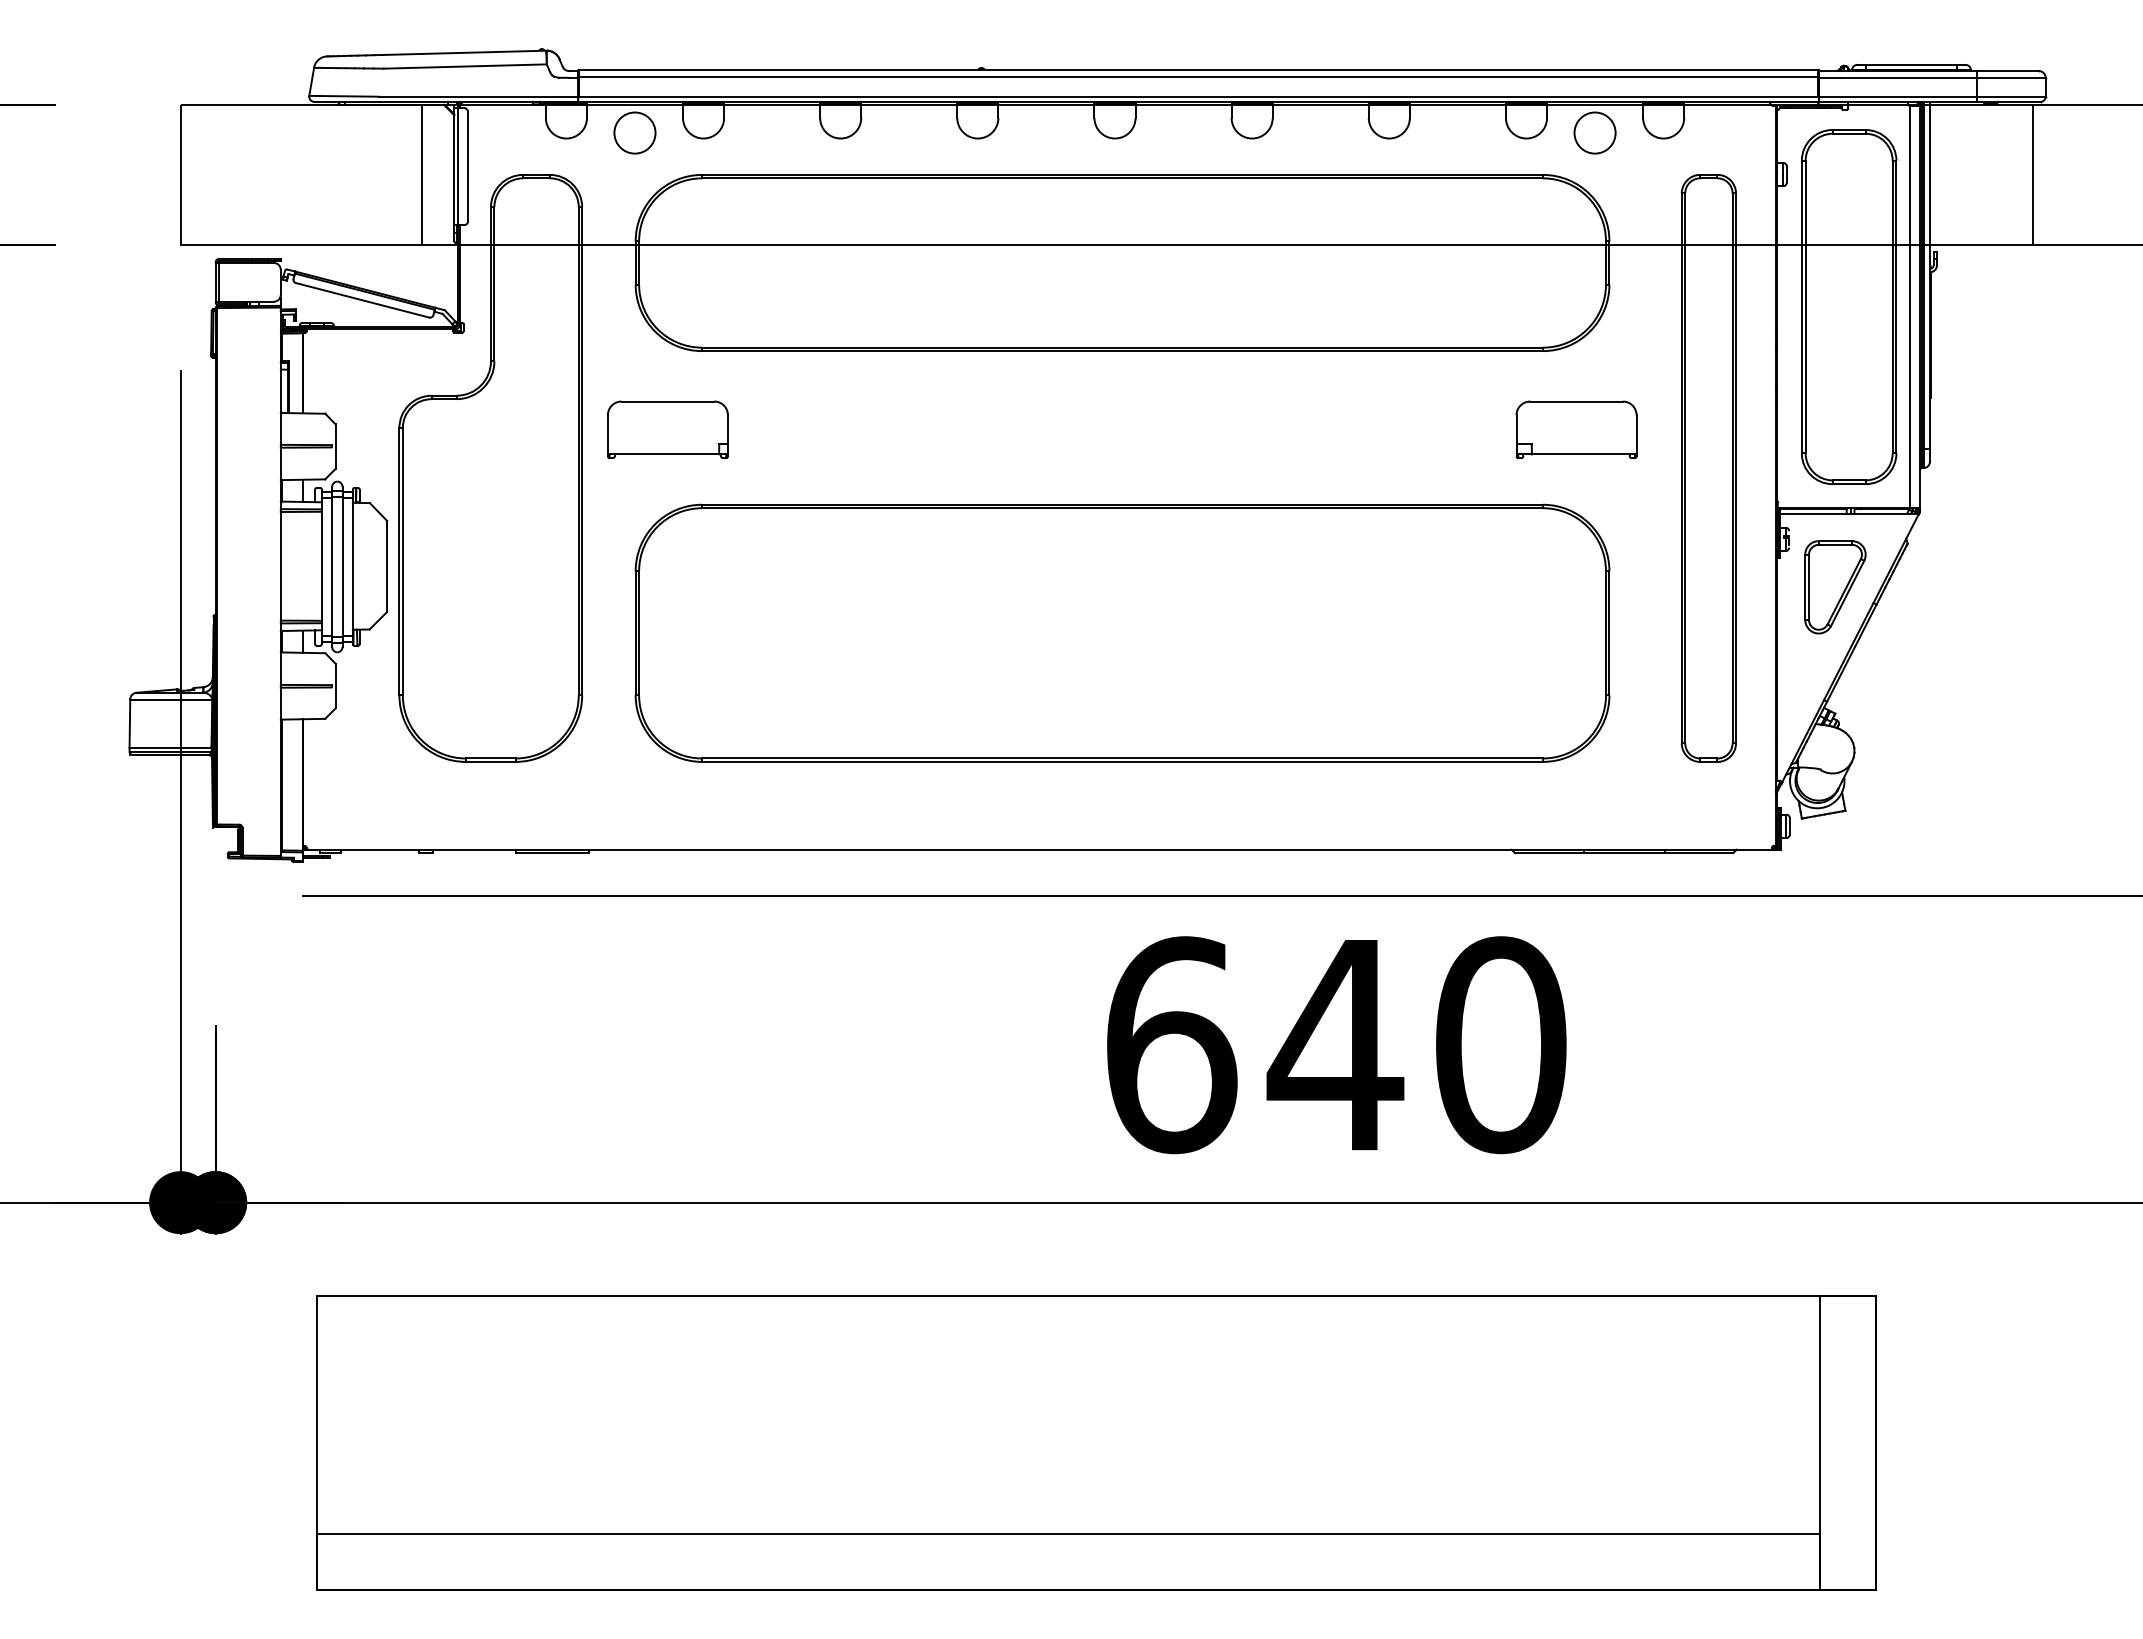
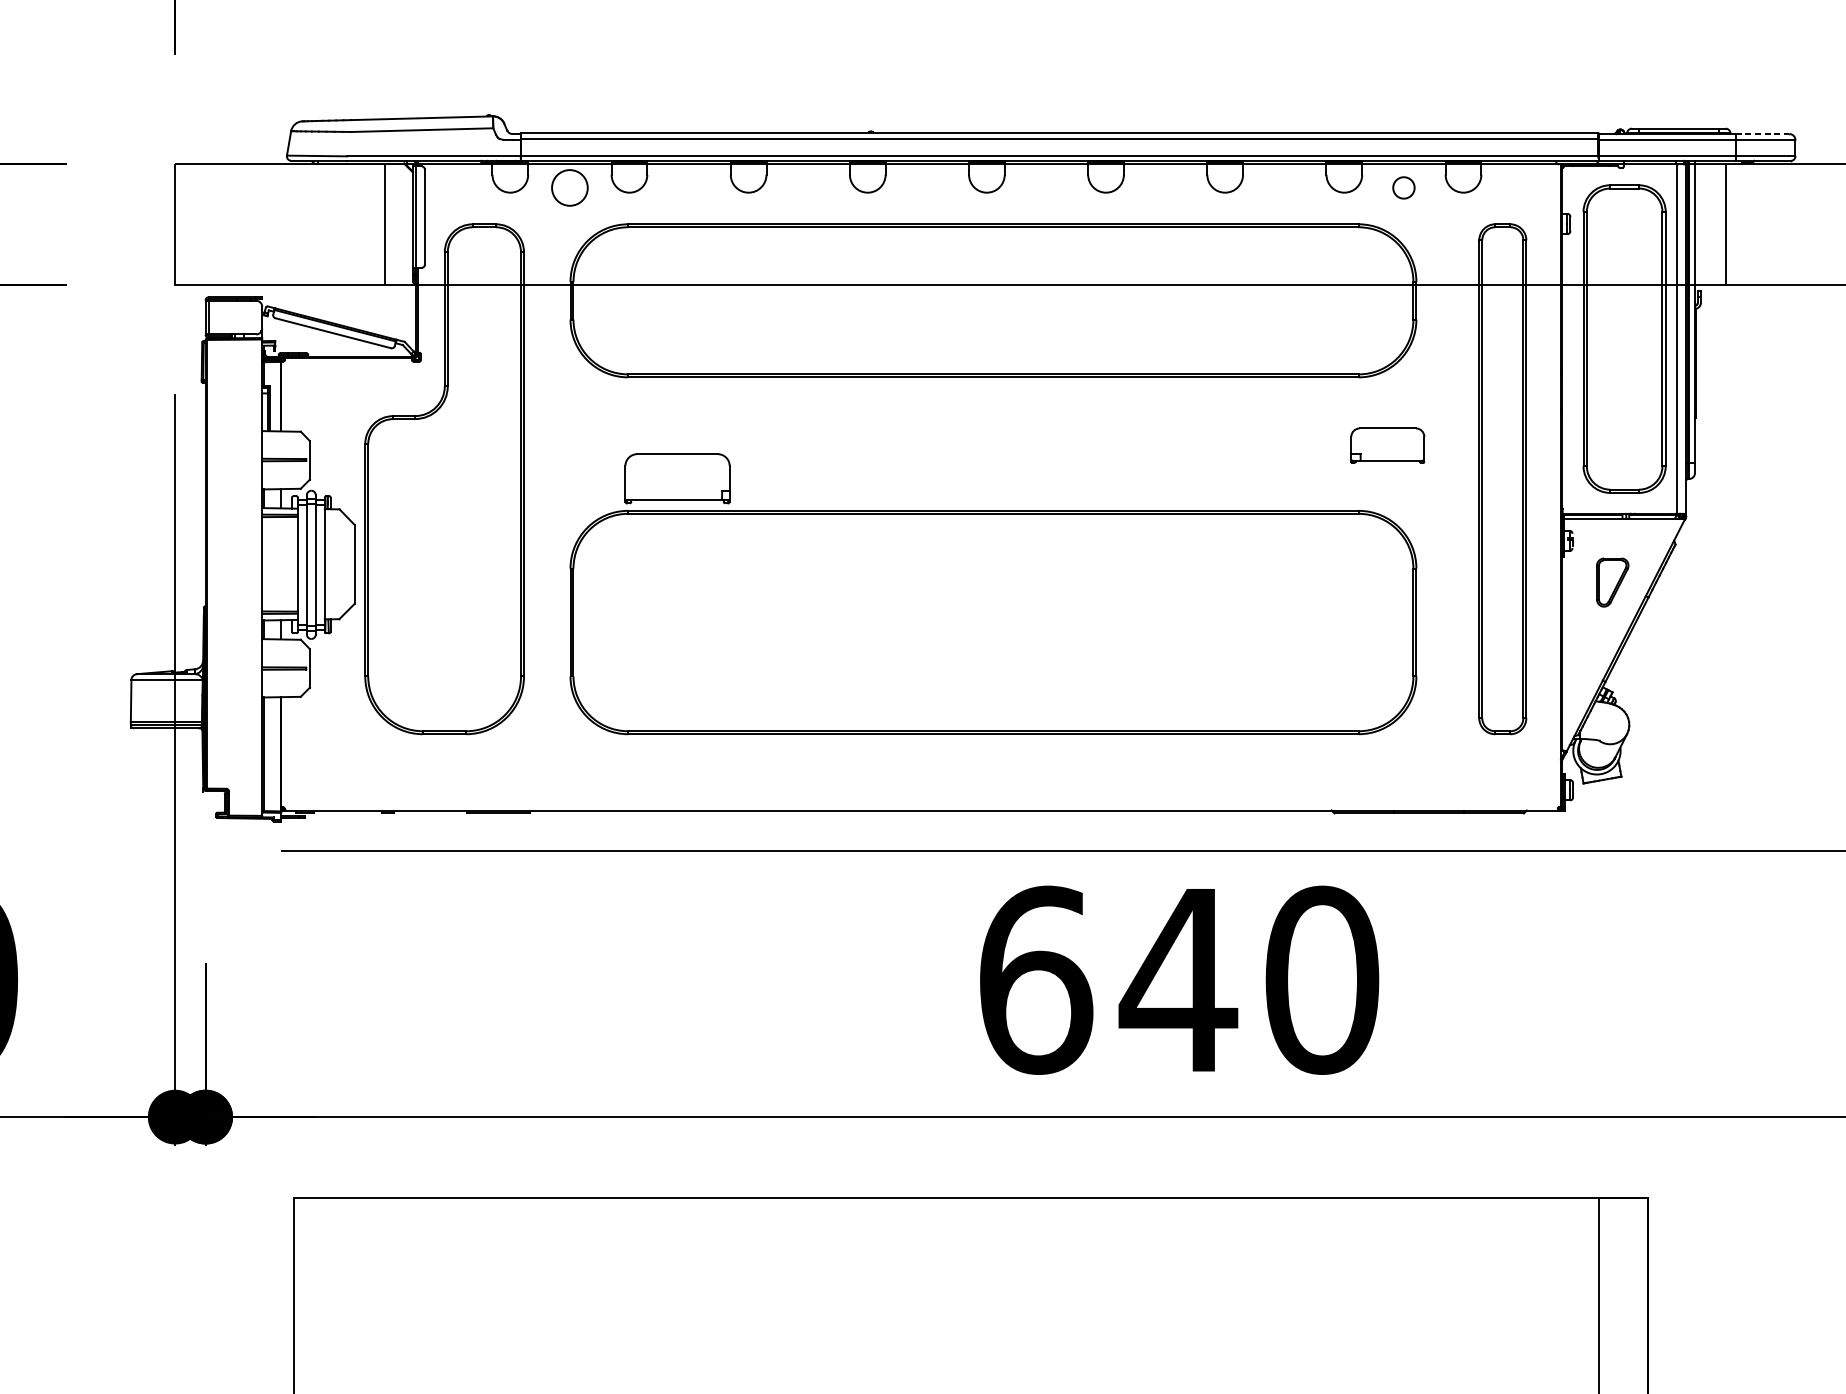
line: (2008, 71) -> (1763, 134), solid -> dashed
circle: (1594, 132) -> (1403, 187), size x0.6
line: (2033, 174) -> (1726, 223), moved
part: (667, 429) -> (677, 478), moved
part: (1576, 429) -> (1387, 445), size x0.7
part: (1835, 587) -> (1612, 582), size x0.6

